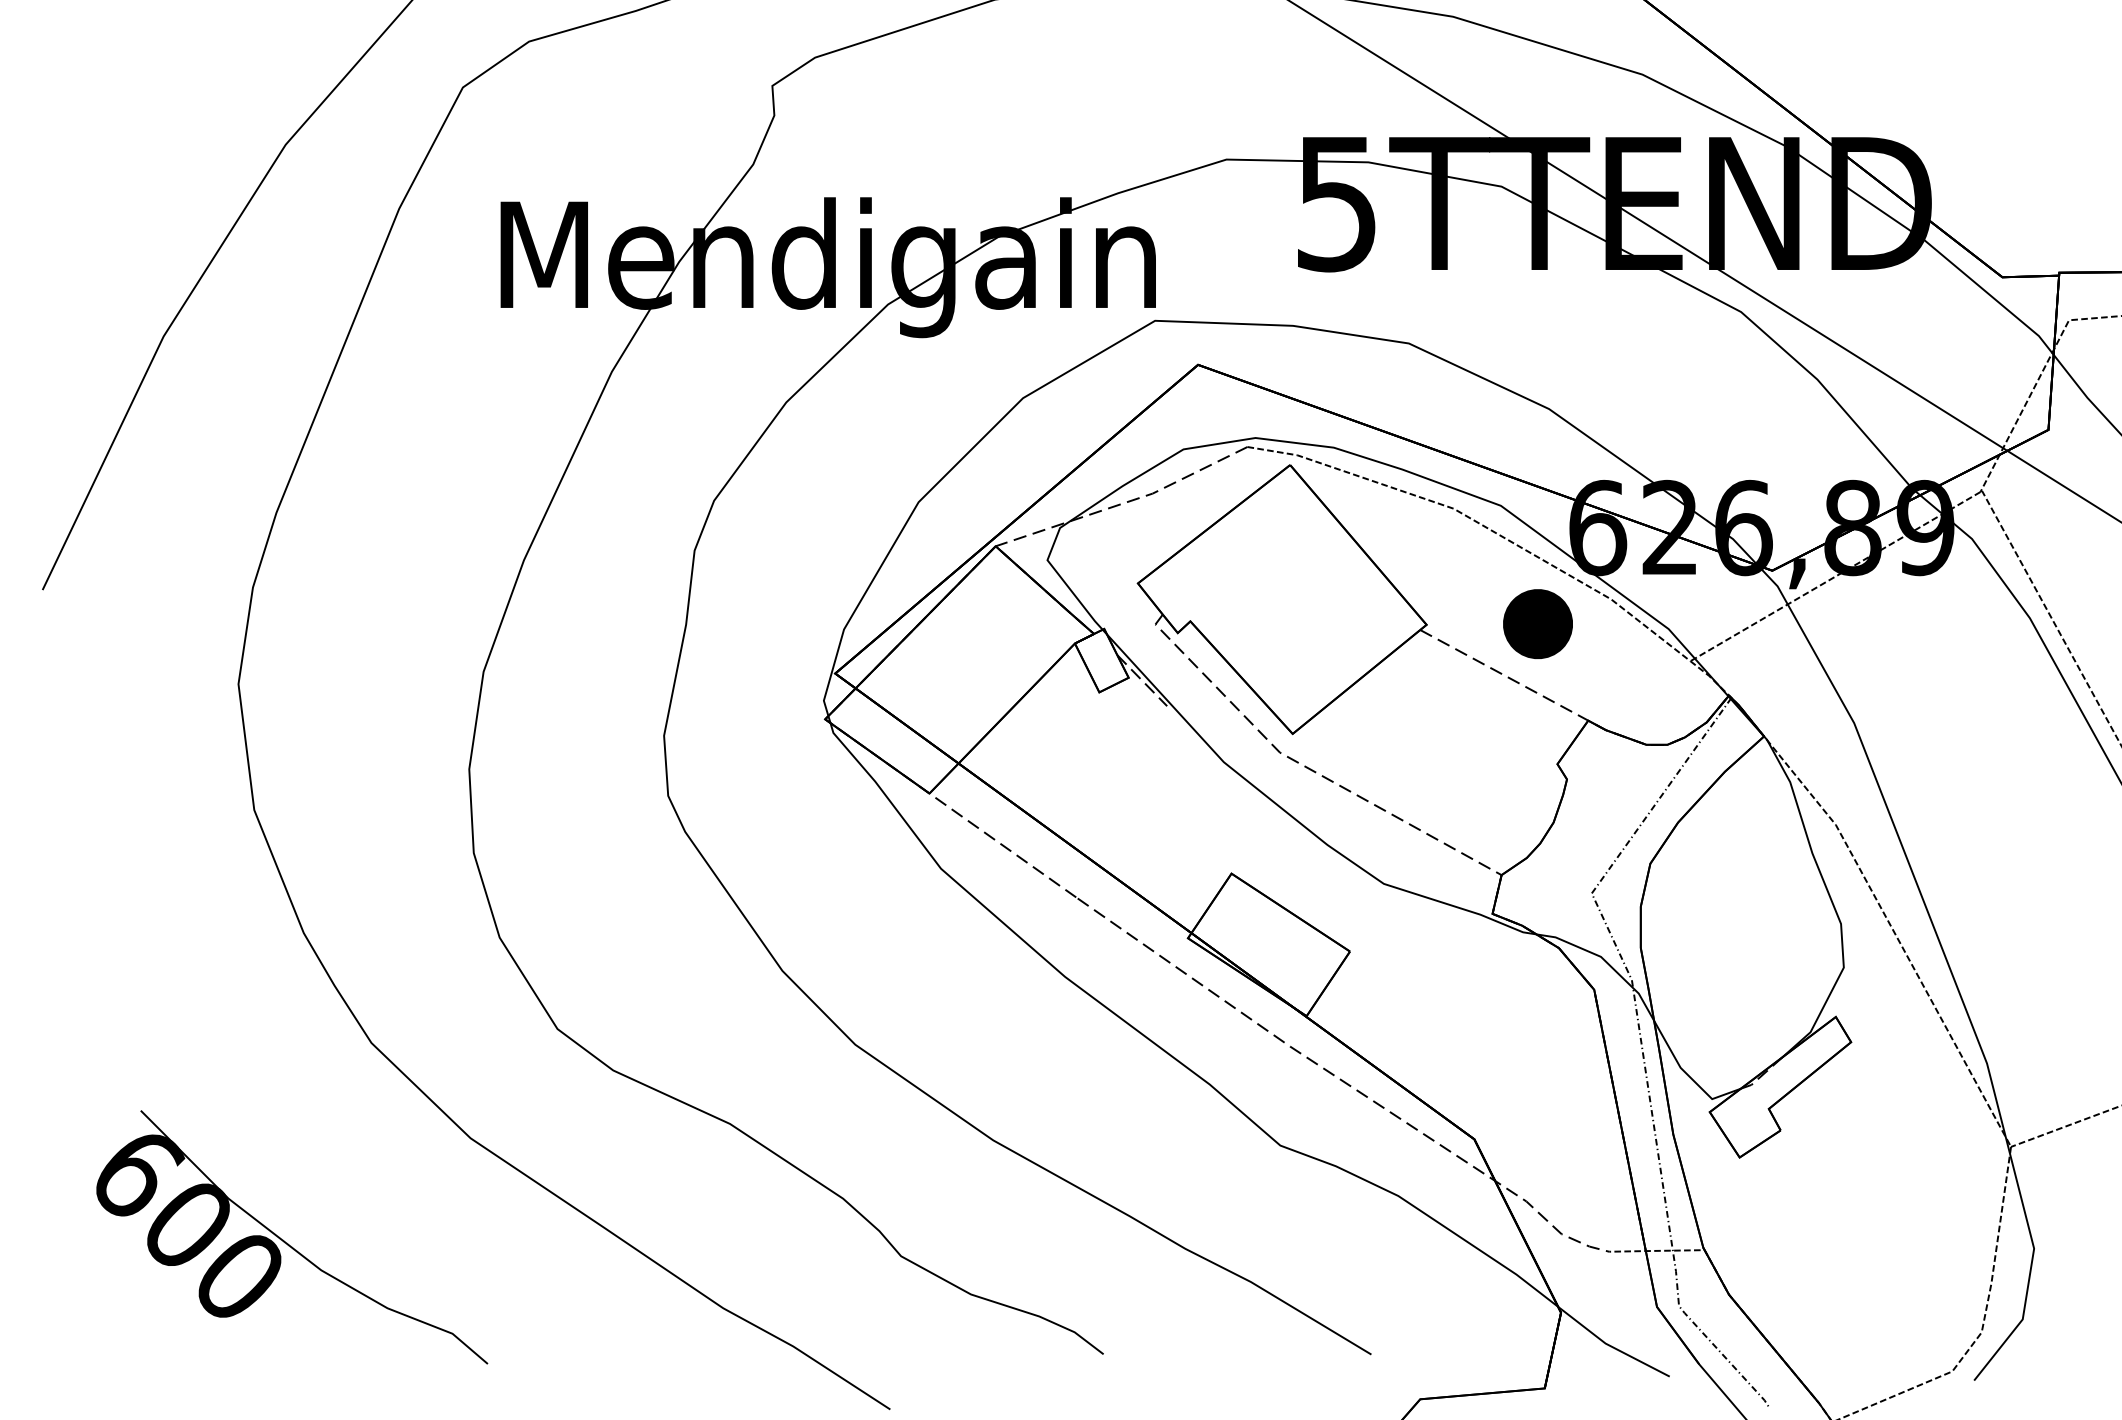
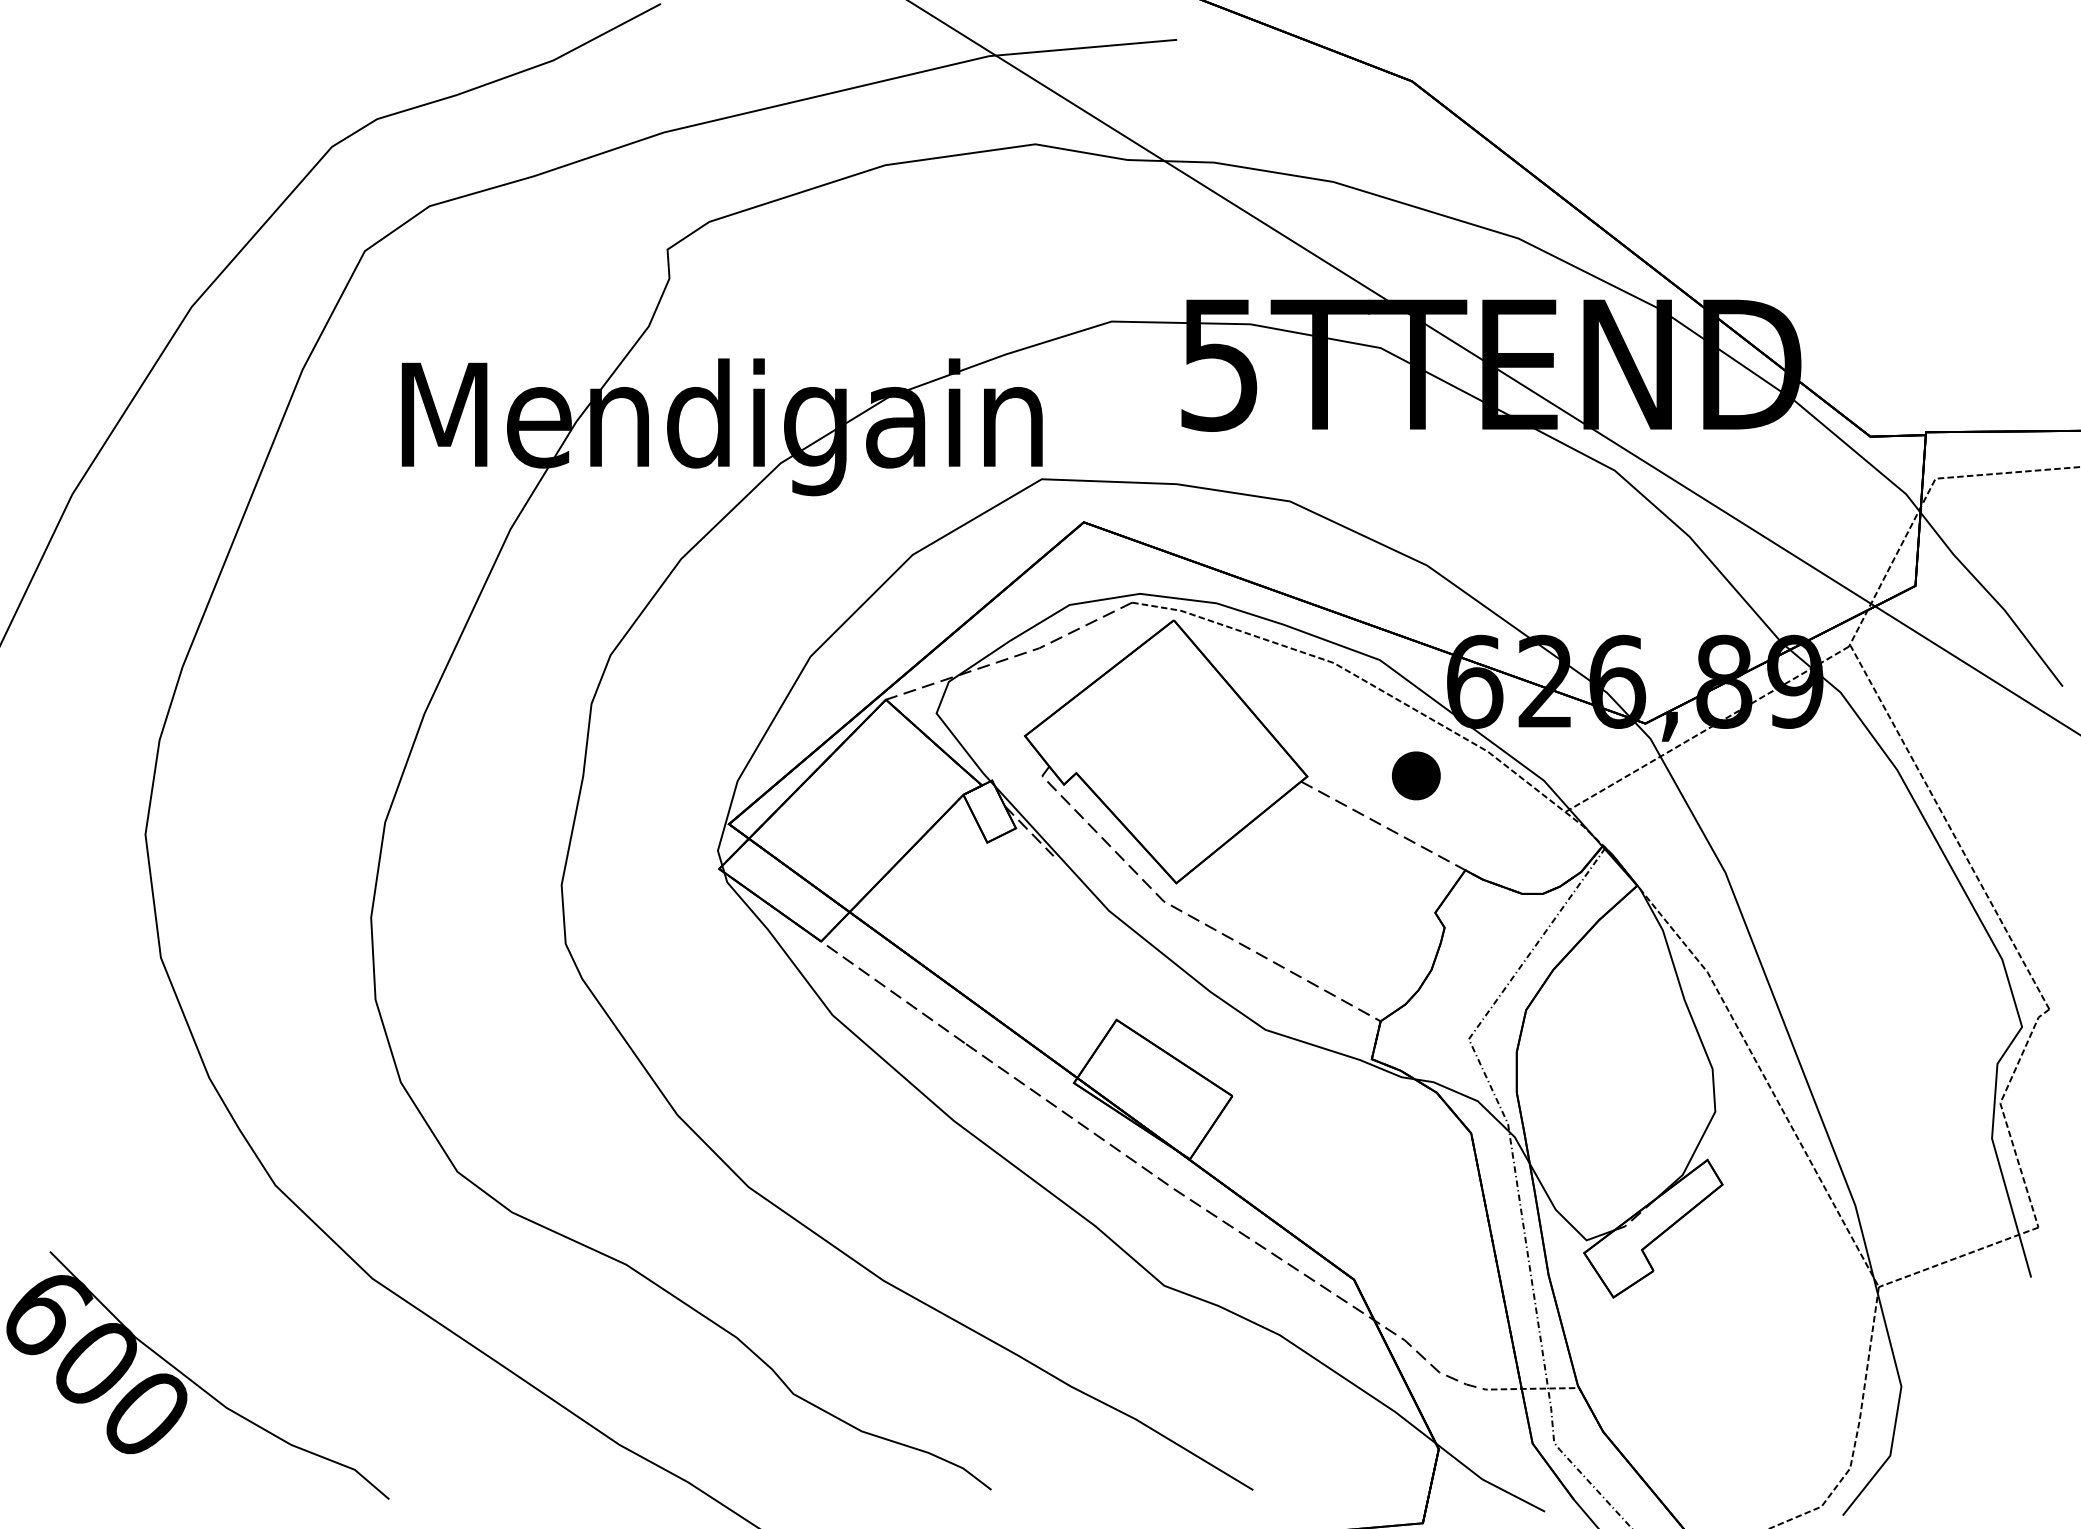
part: (1538, 623) -> (1416, 775), size x0.71

